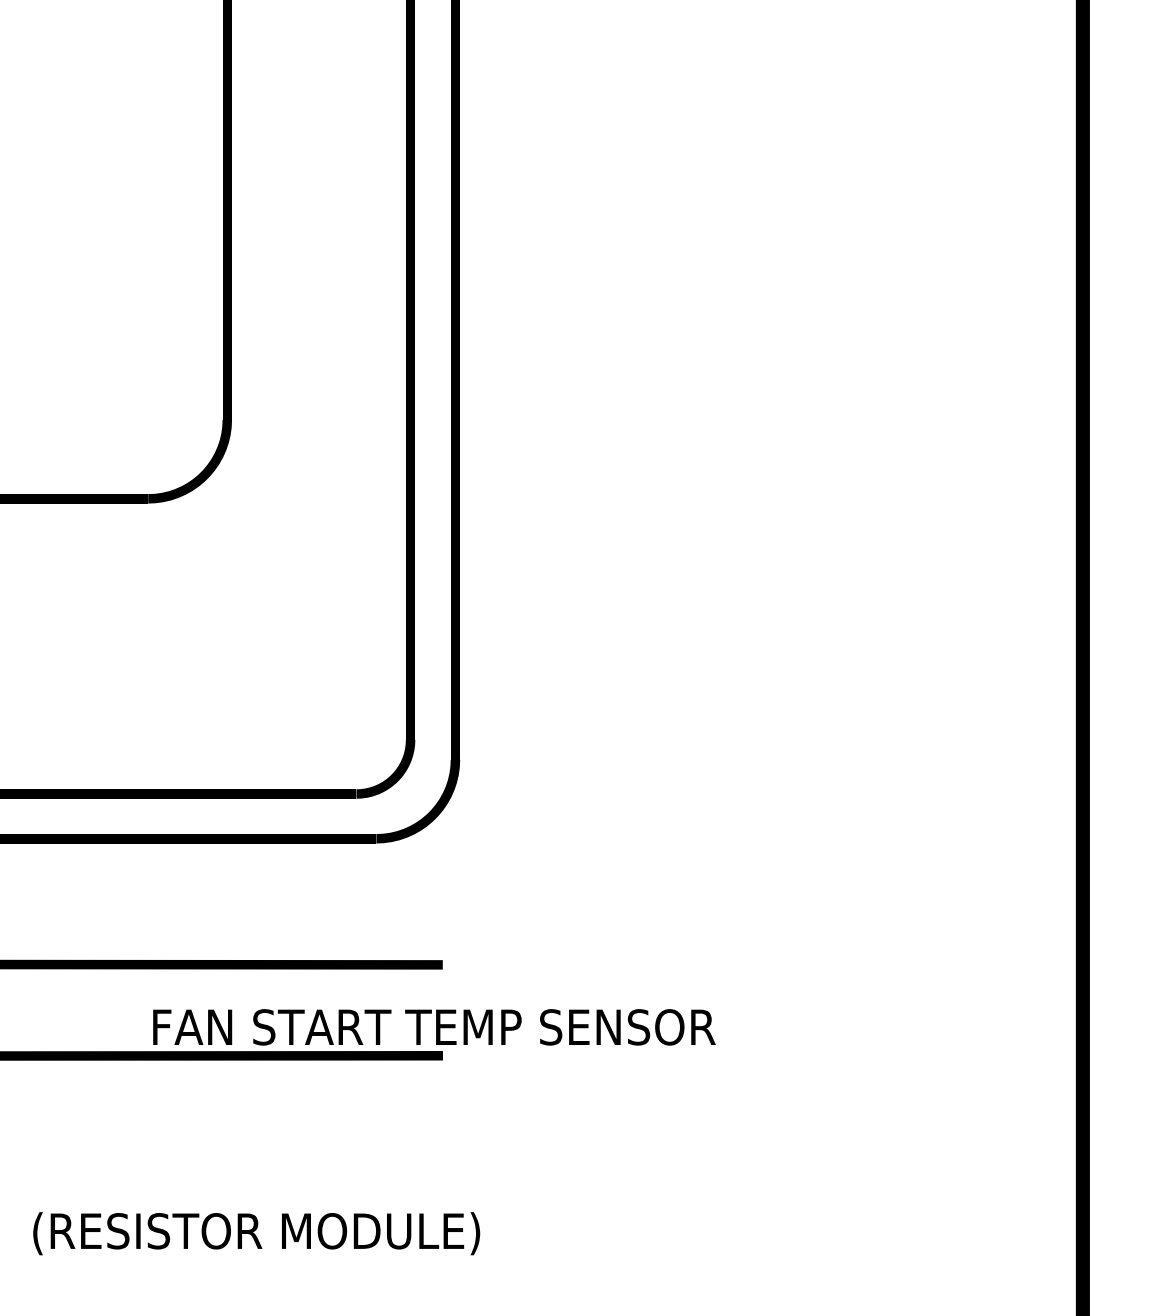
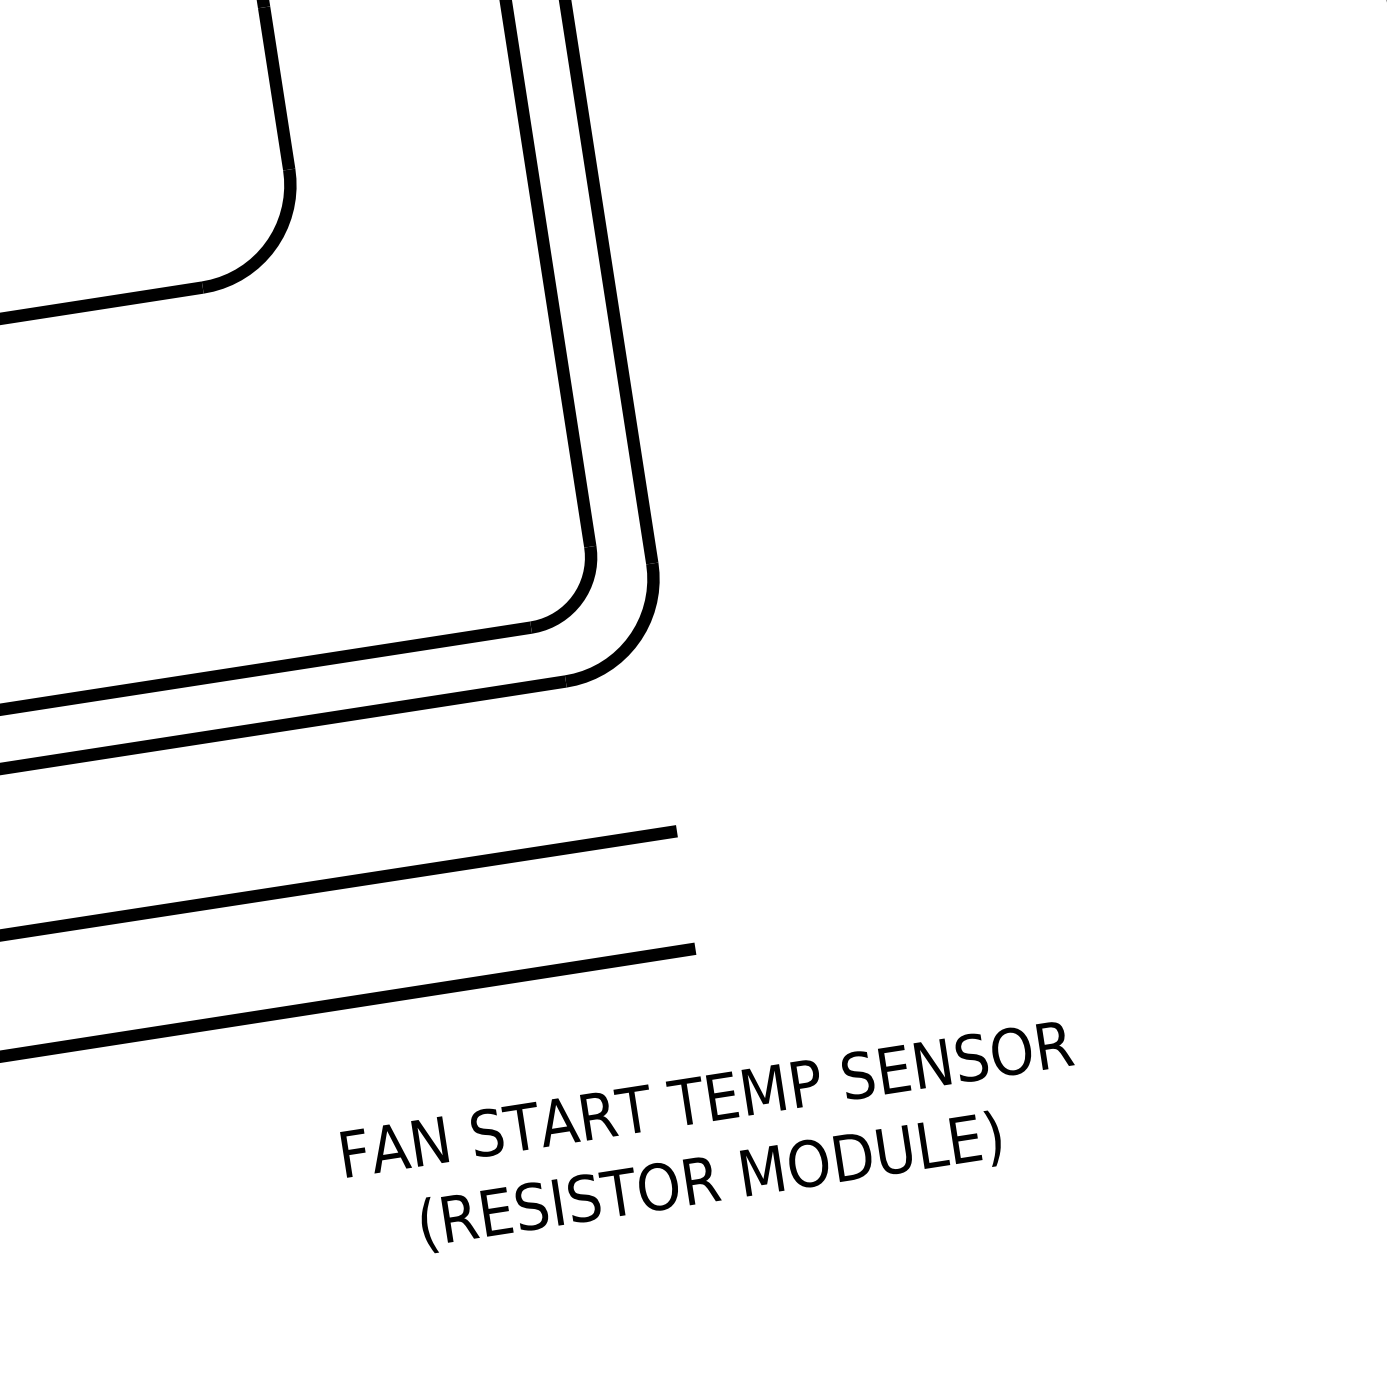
text: (434, 1027) -> (707, 1098), moved
text: (256, 1233) -> (710, 1181), moved

